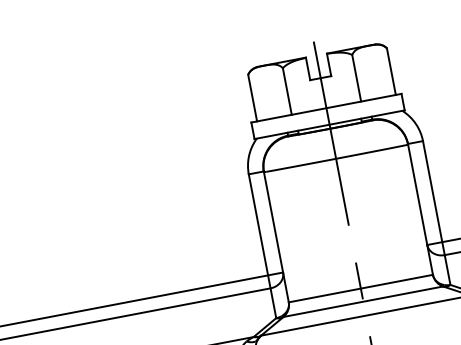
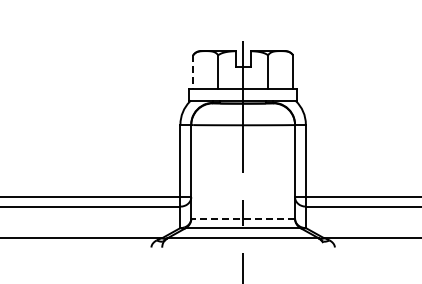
line: (253, 98) -> (193, 72), solid -> dashed
line: (361, 288) -> (243, 218), solid -> dashed

